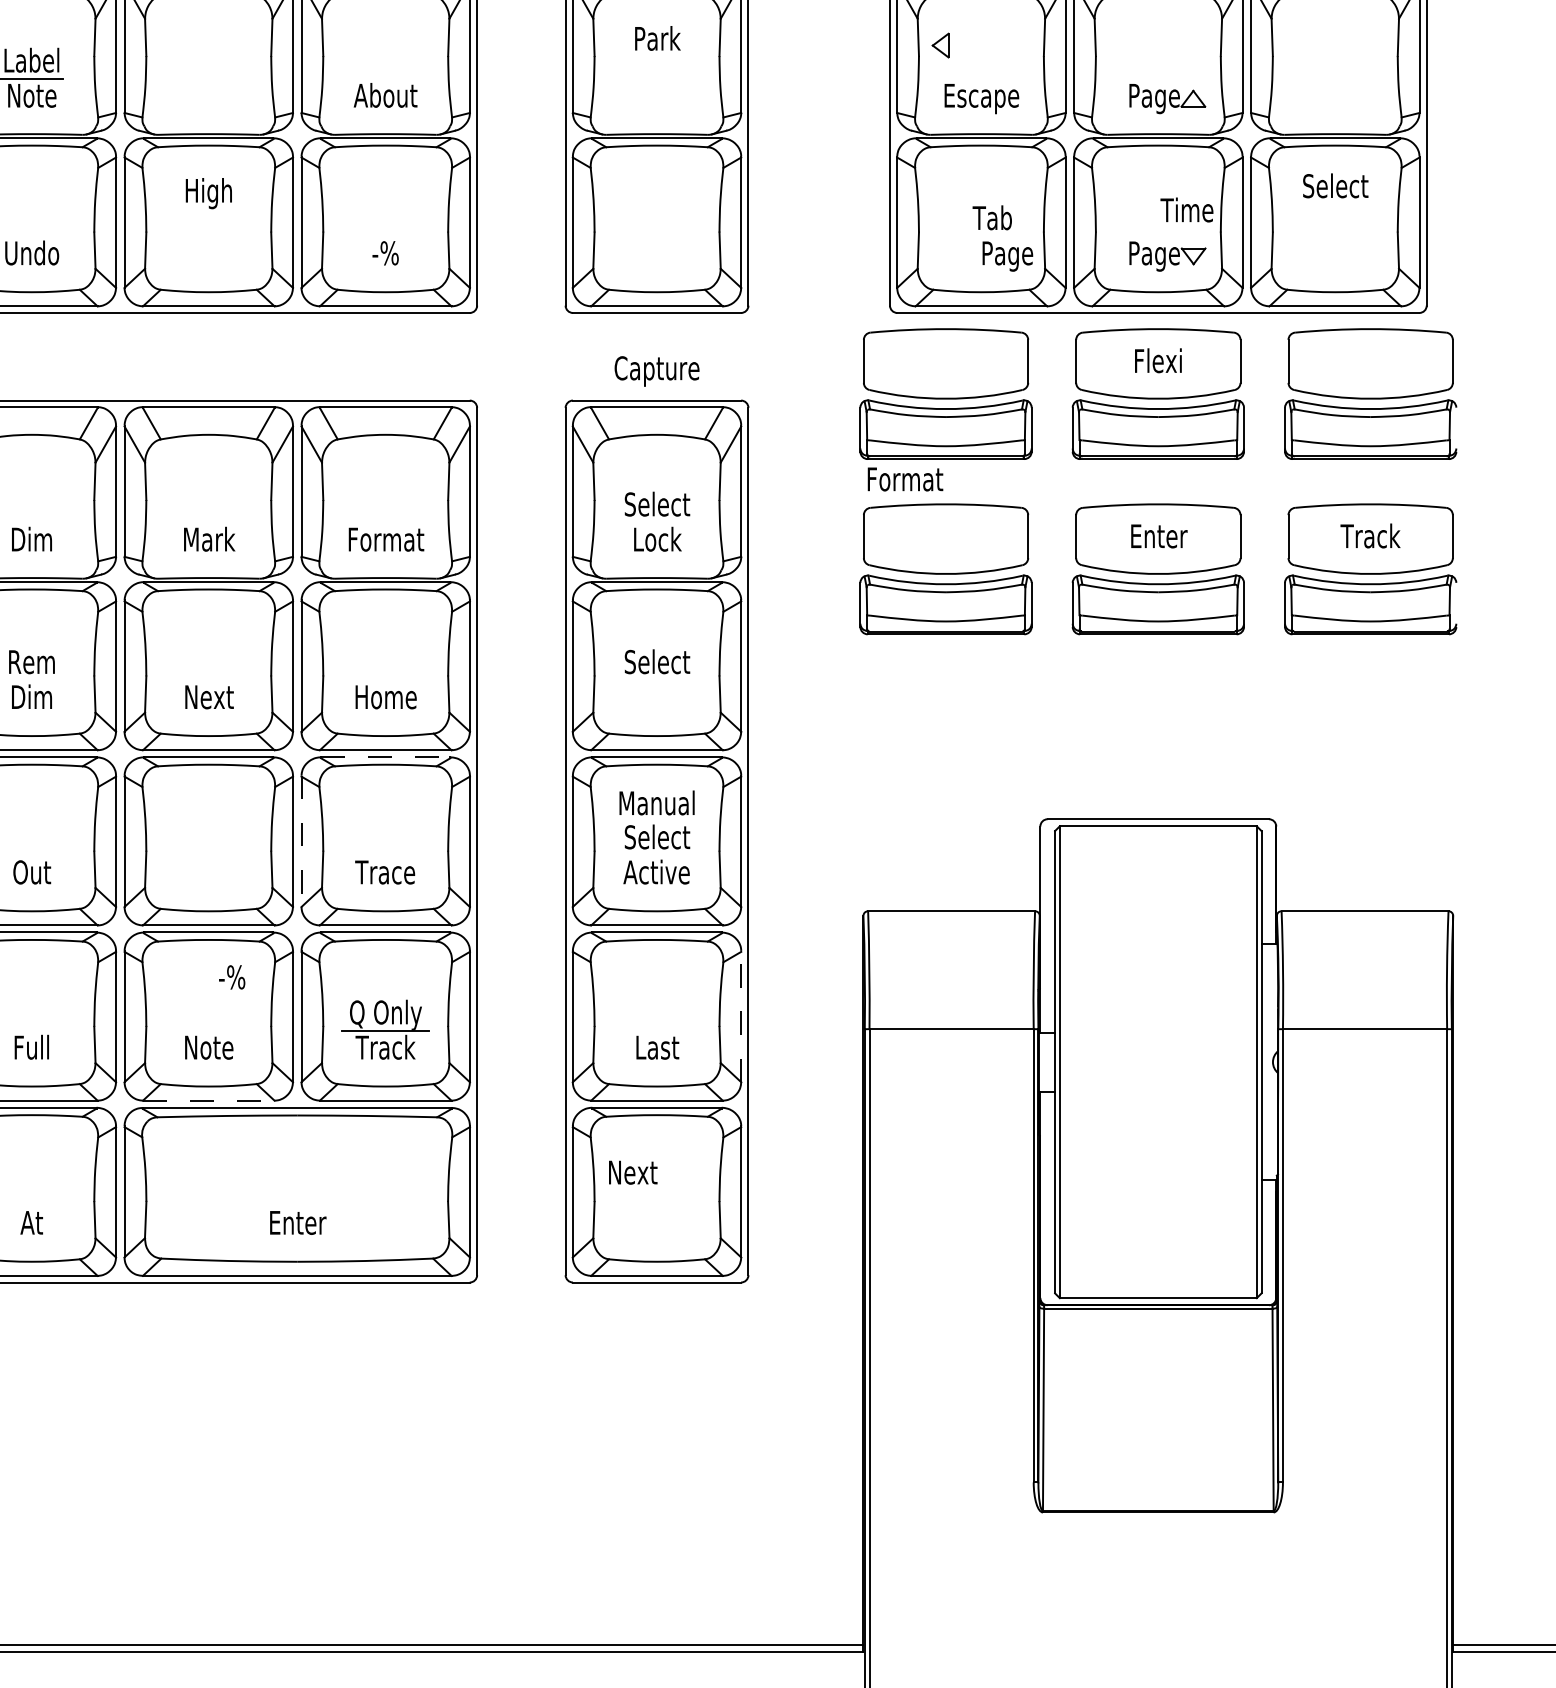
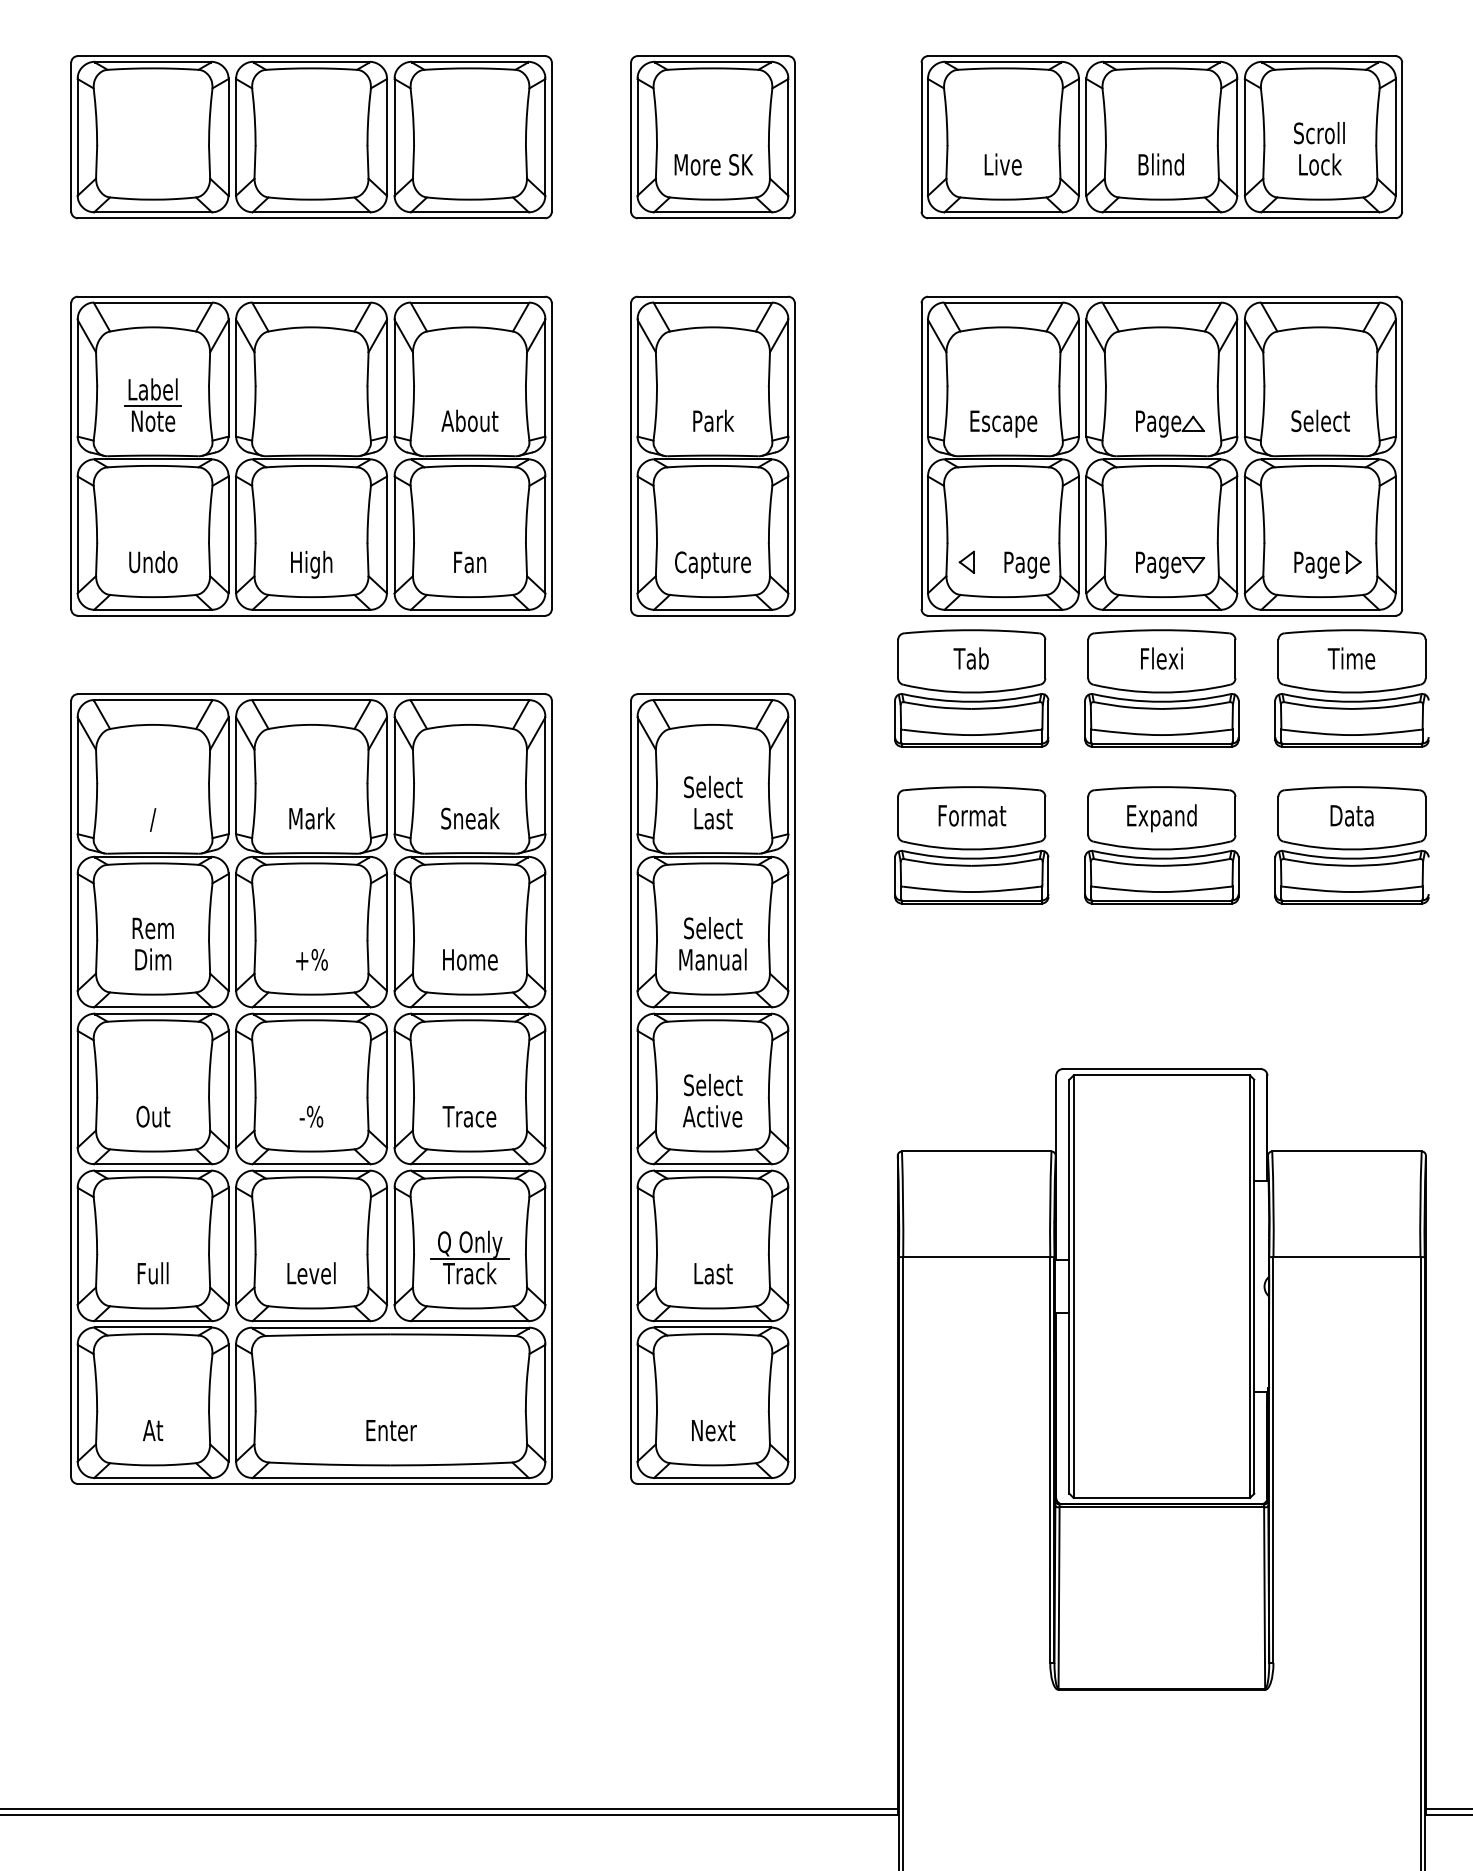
text: (657, 37) -> (713, 420), moved
part: (940, 44) -> (966, 561), moved
text: (1335, 185) -> (1320, 420), moved
text: (208, 193) -> (311, 564), moved
text: (1186, 209) -> (1351, 658), moved
text: (991, 217) -> (970, 658), moved
text: (386, 253) -> (470, 562), -% -> Fan
part: (1343, 255) -> (1327, 564), added
text: (656, 370) -> (712, 564), moved
text: (905, 479) -> (972, 815), moved
text: (1370, 536) -> (1351, 815), Track -> Data
text: (386, 539) -> (470, 818), Format -> Sneak
text: (657, 539) -> (713, 818), Lock -> Last
text: (1157, 539) -> (1161, 818), Enter -> Expand
text: (32, 540) -> (153, 819), Dim -> /
text: (208, 696) -> (311, 959), Next -> +%
line: (386, 757) -> (470, 1013), dashed -> solid
text: (656, 802) -> (712, 959), moved
line: (301, 840) -> (394, 1088), dashed -> solid
text: (232, 977) -> (311, 1116), moved
line: (741, 1016) -> (788, 1245), dashed -> solid
text: (208, 1047) -> (311, 1273), Note -> Level
line: (208, 1101) -> (311, 1321), dashed -> solid
text: (633, 1172) -> (713, 1430), moved

